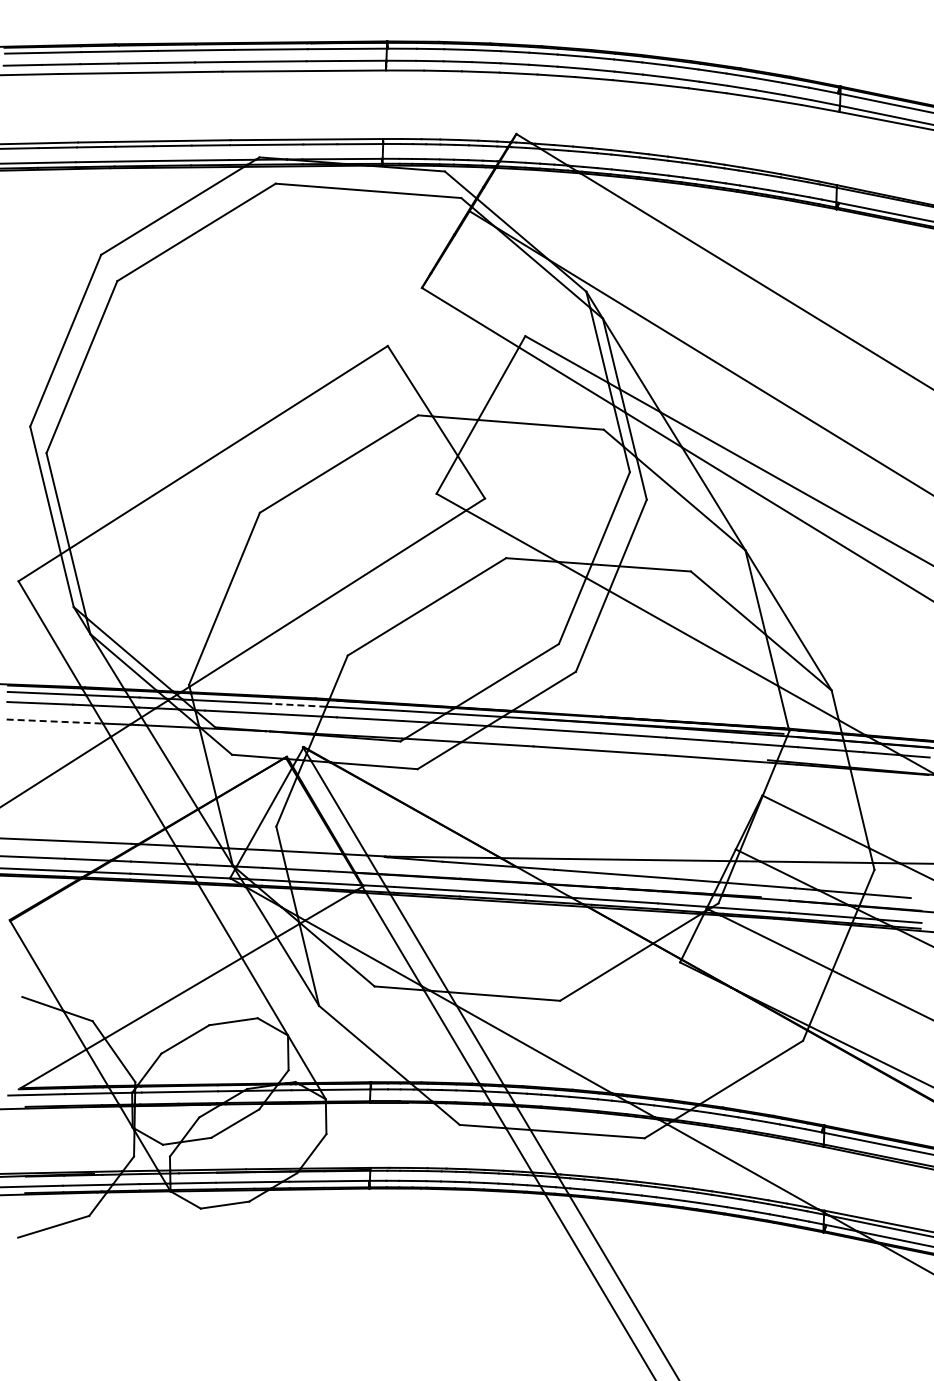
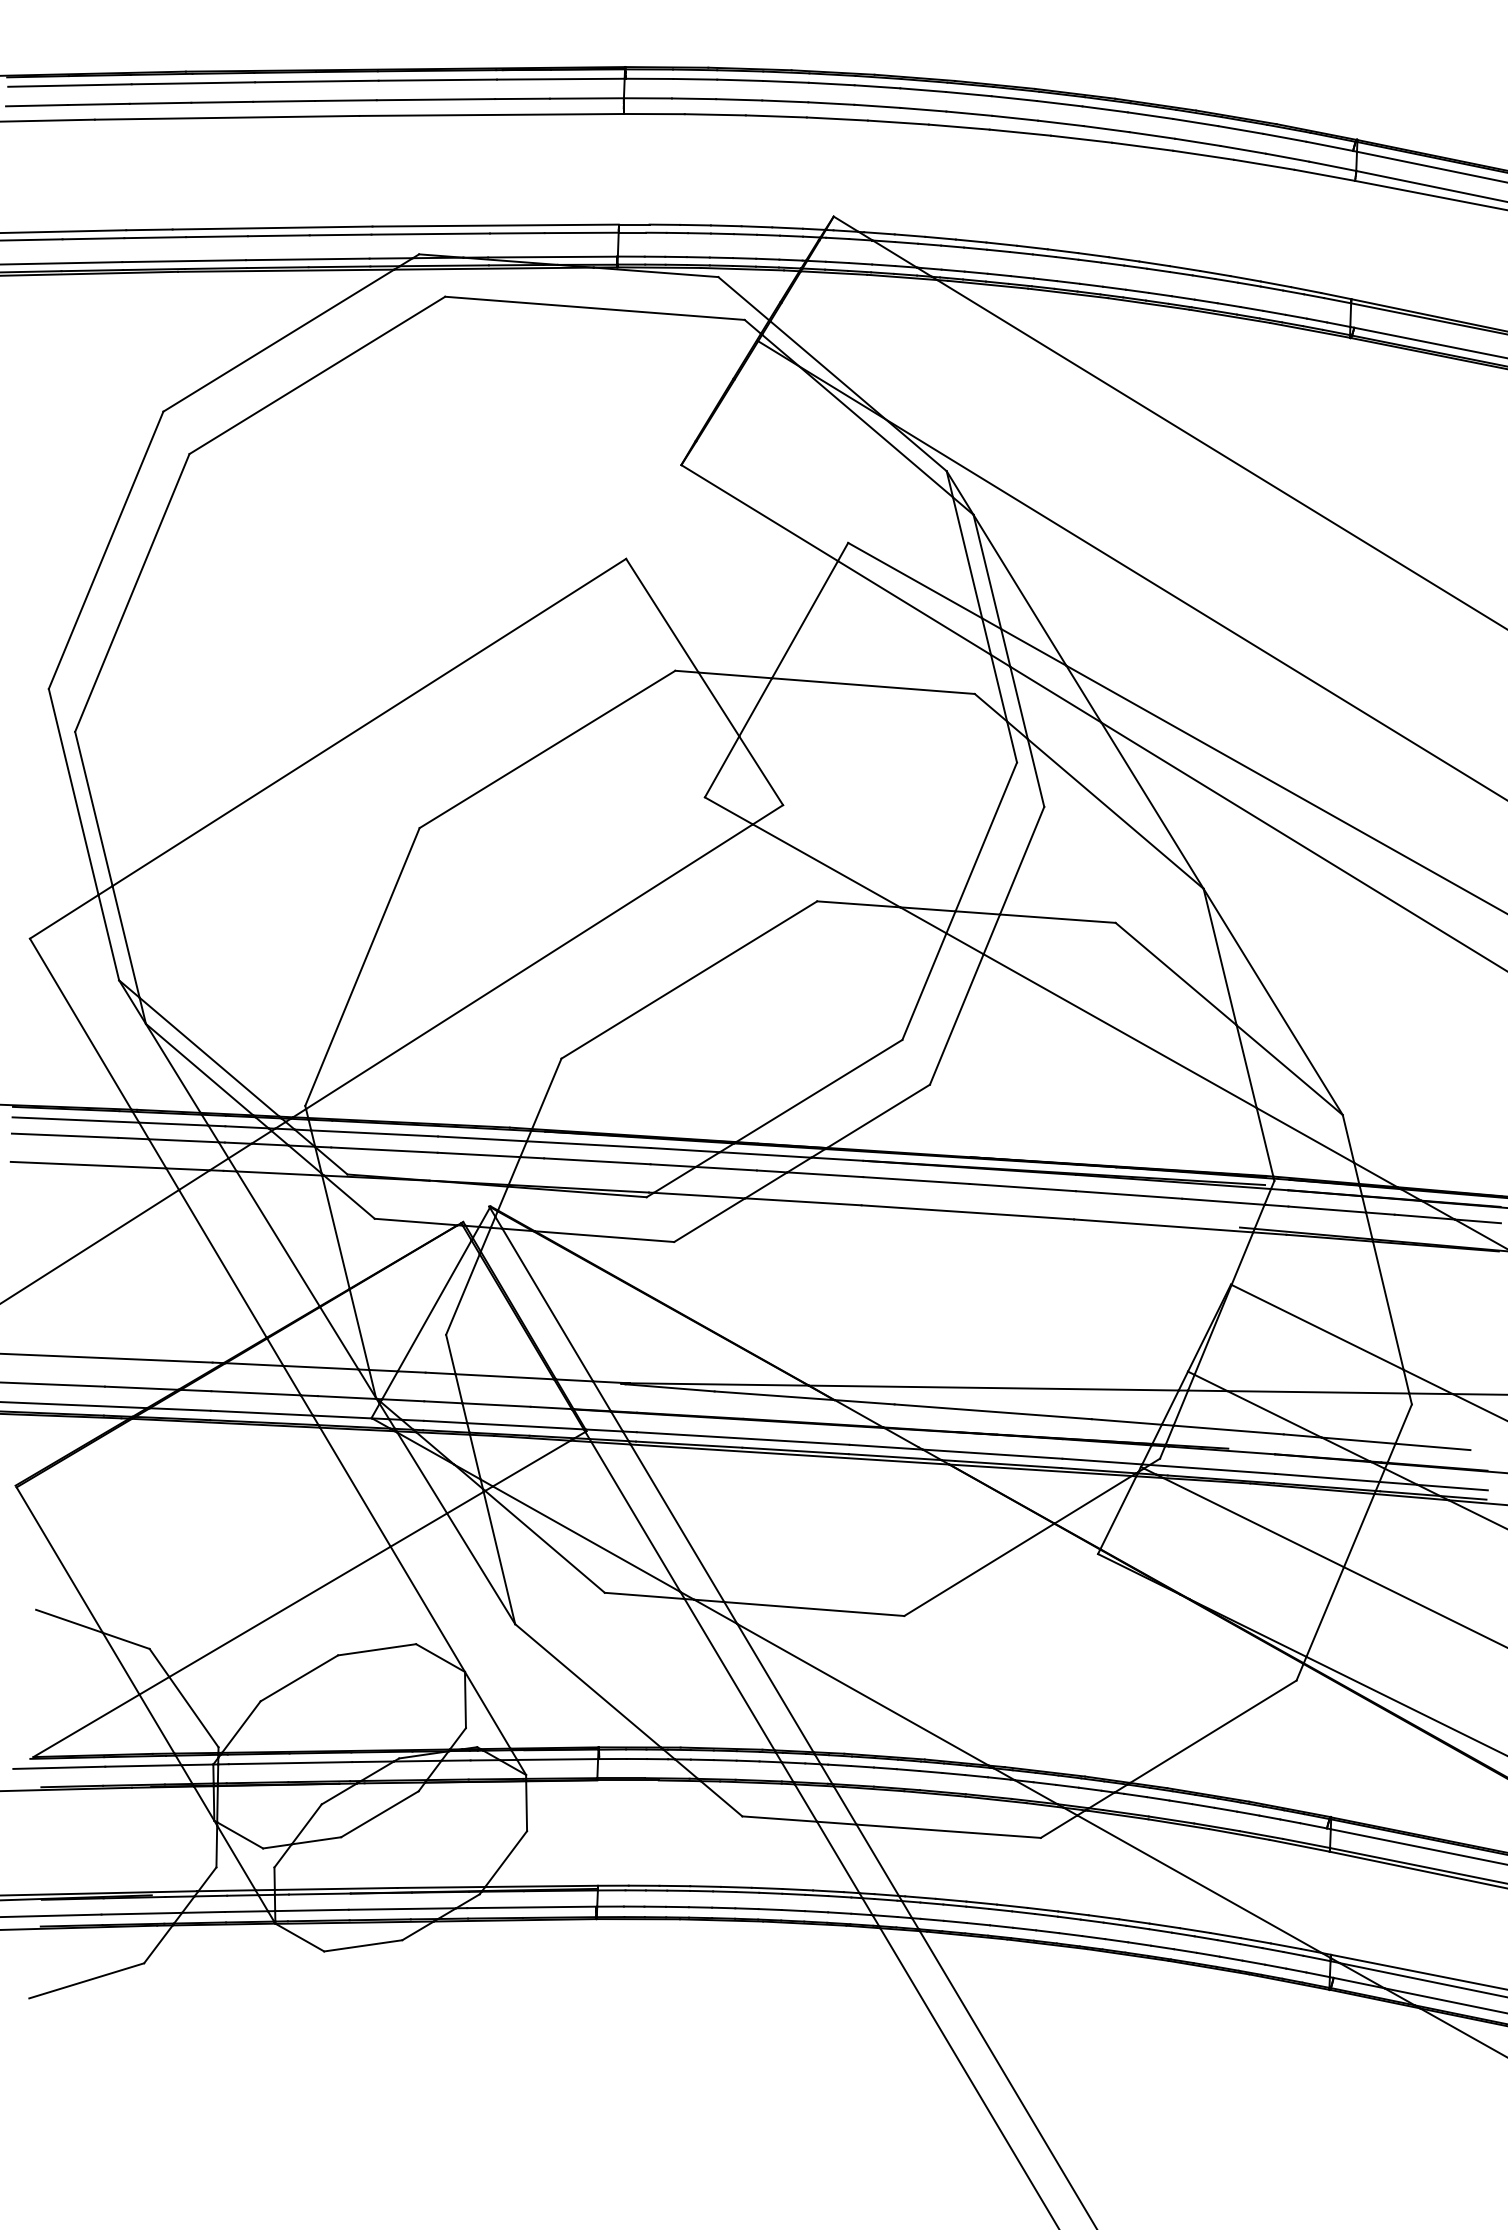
line: (298, 705) -> (481, 1139), dashed -> solid
line: (55, 721) -> (89, 1165), dashed -> solid

